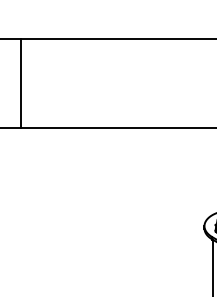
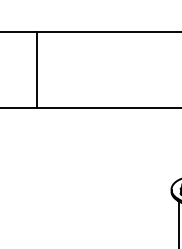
line: (20, 83) -> (37, 69), moved

